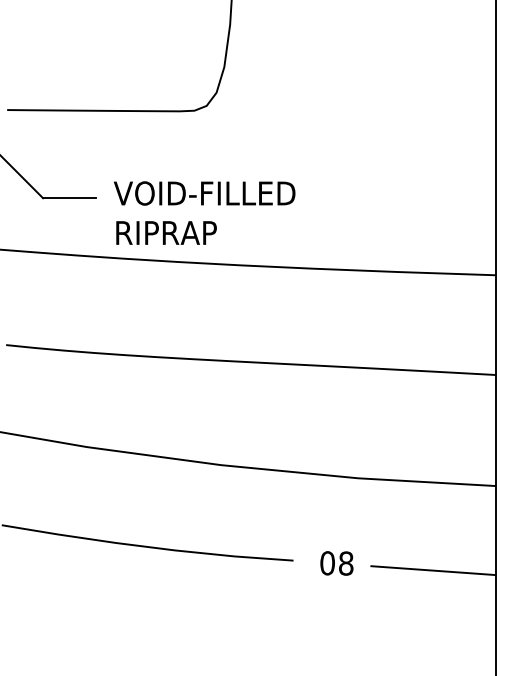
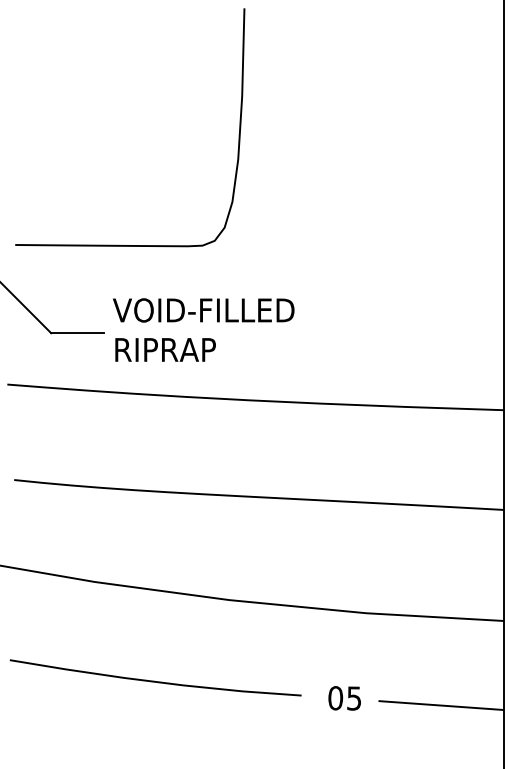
text: (204, 212) -> (203, 329), moved
text: (346, 563) -> (354, 698), 08 -> 05

